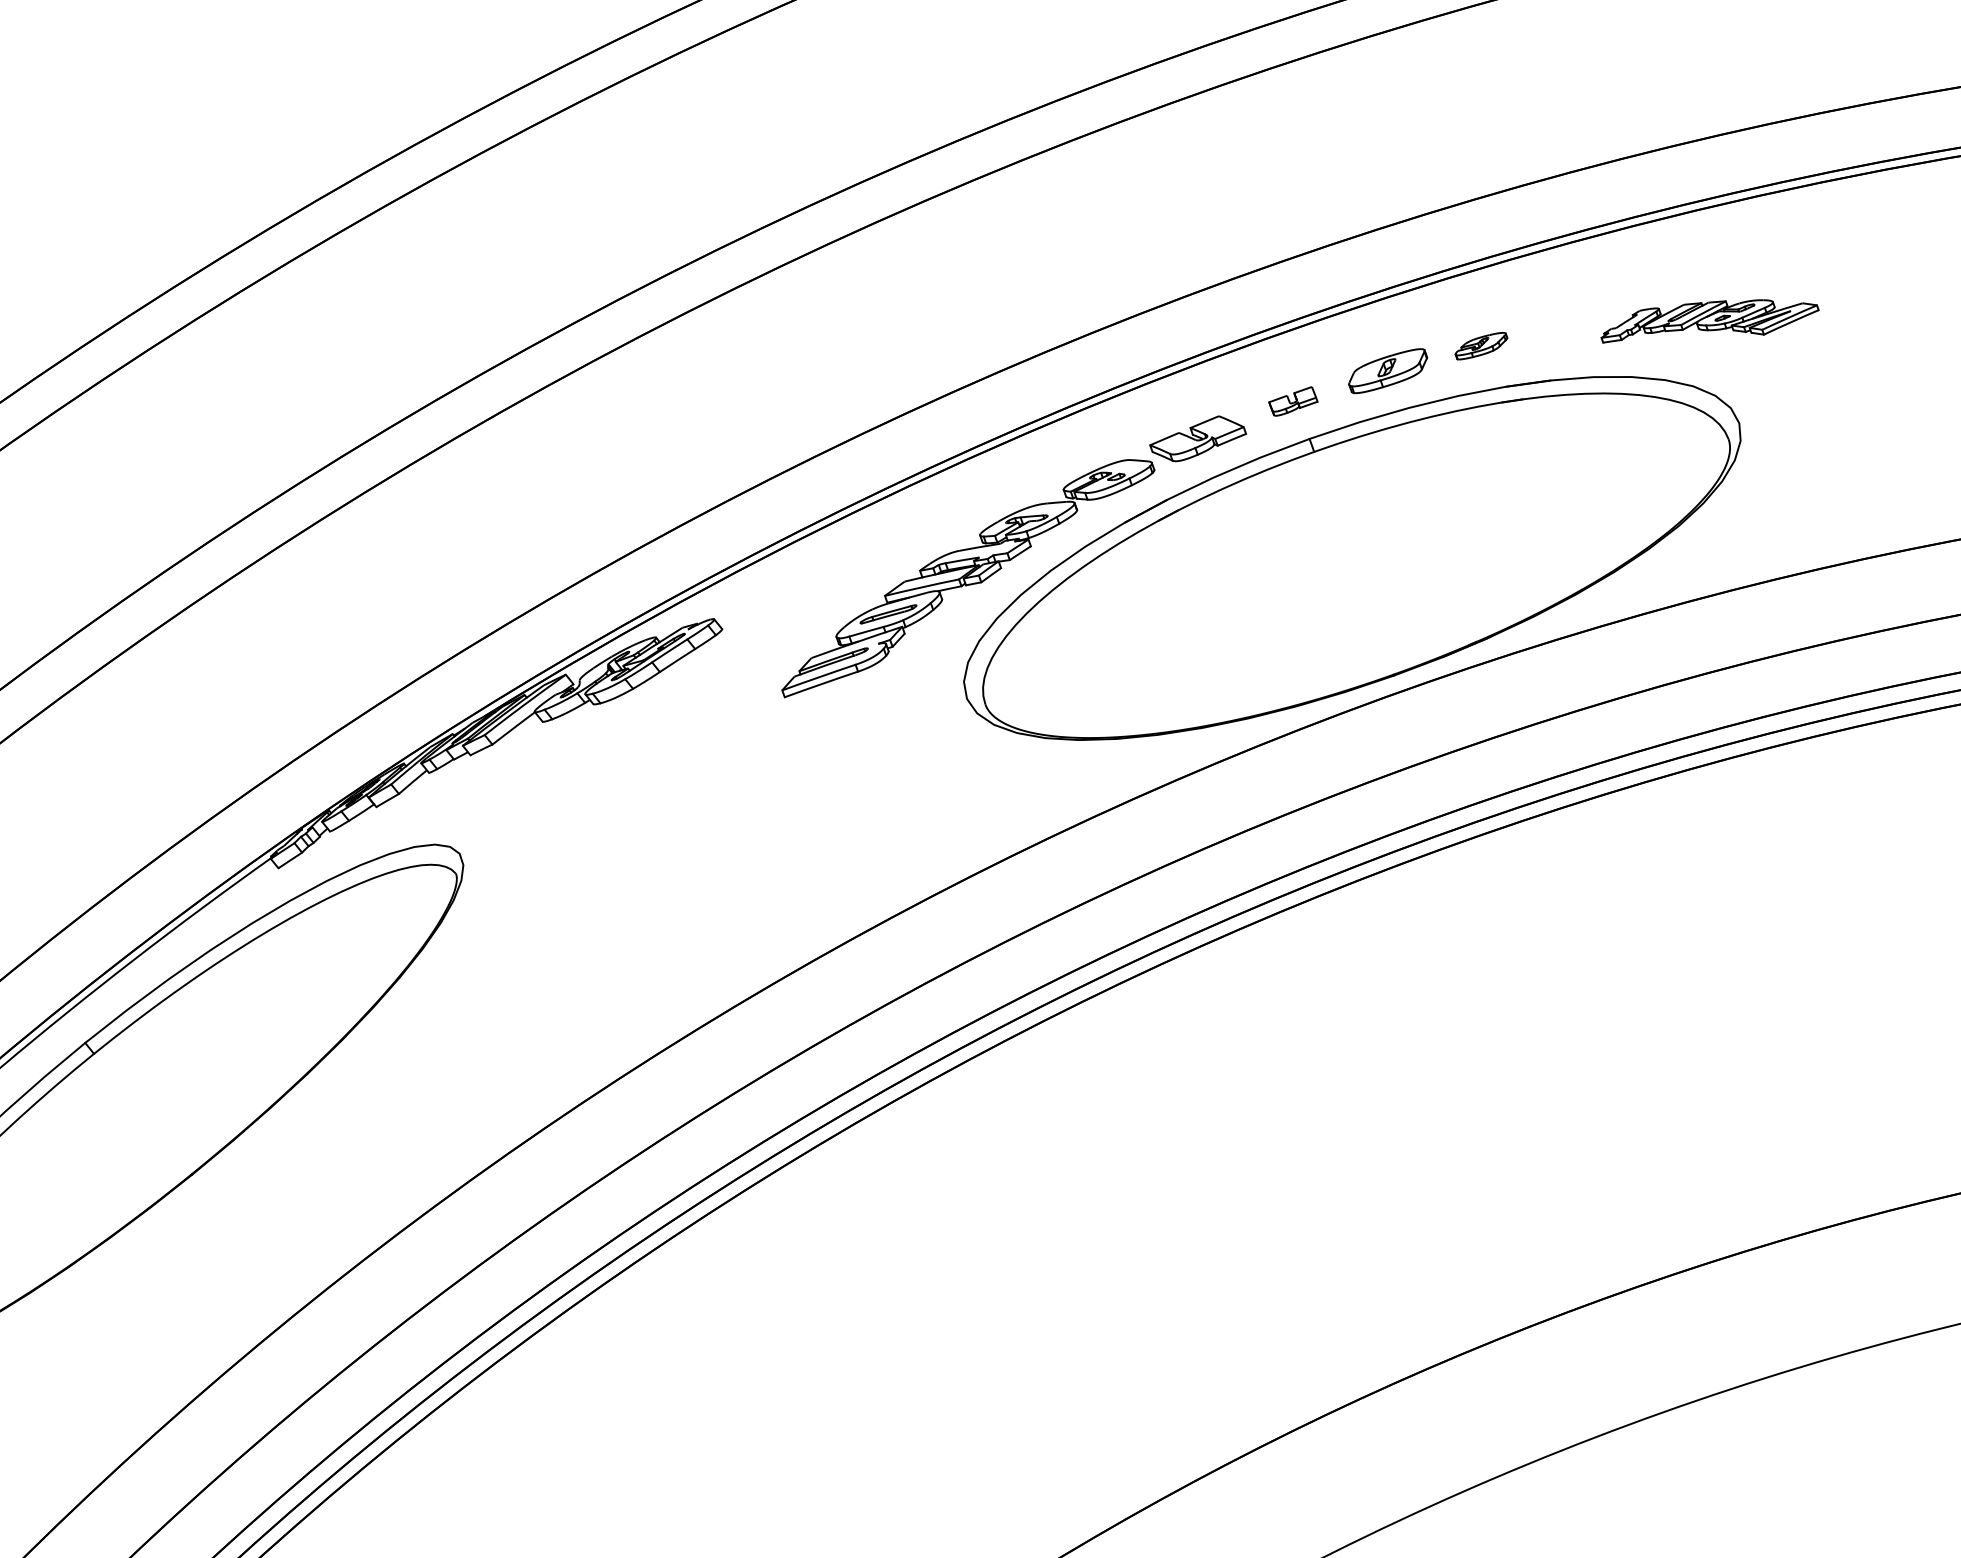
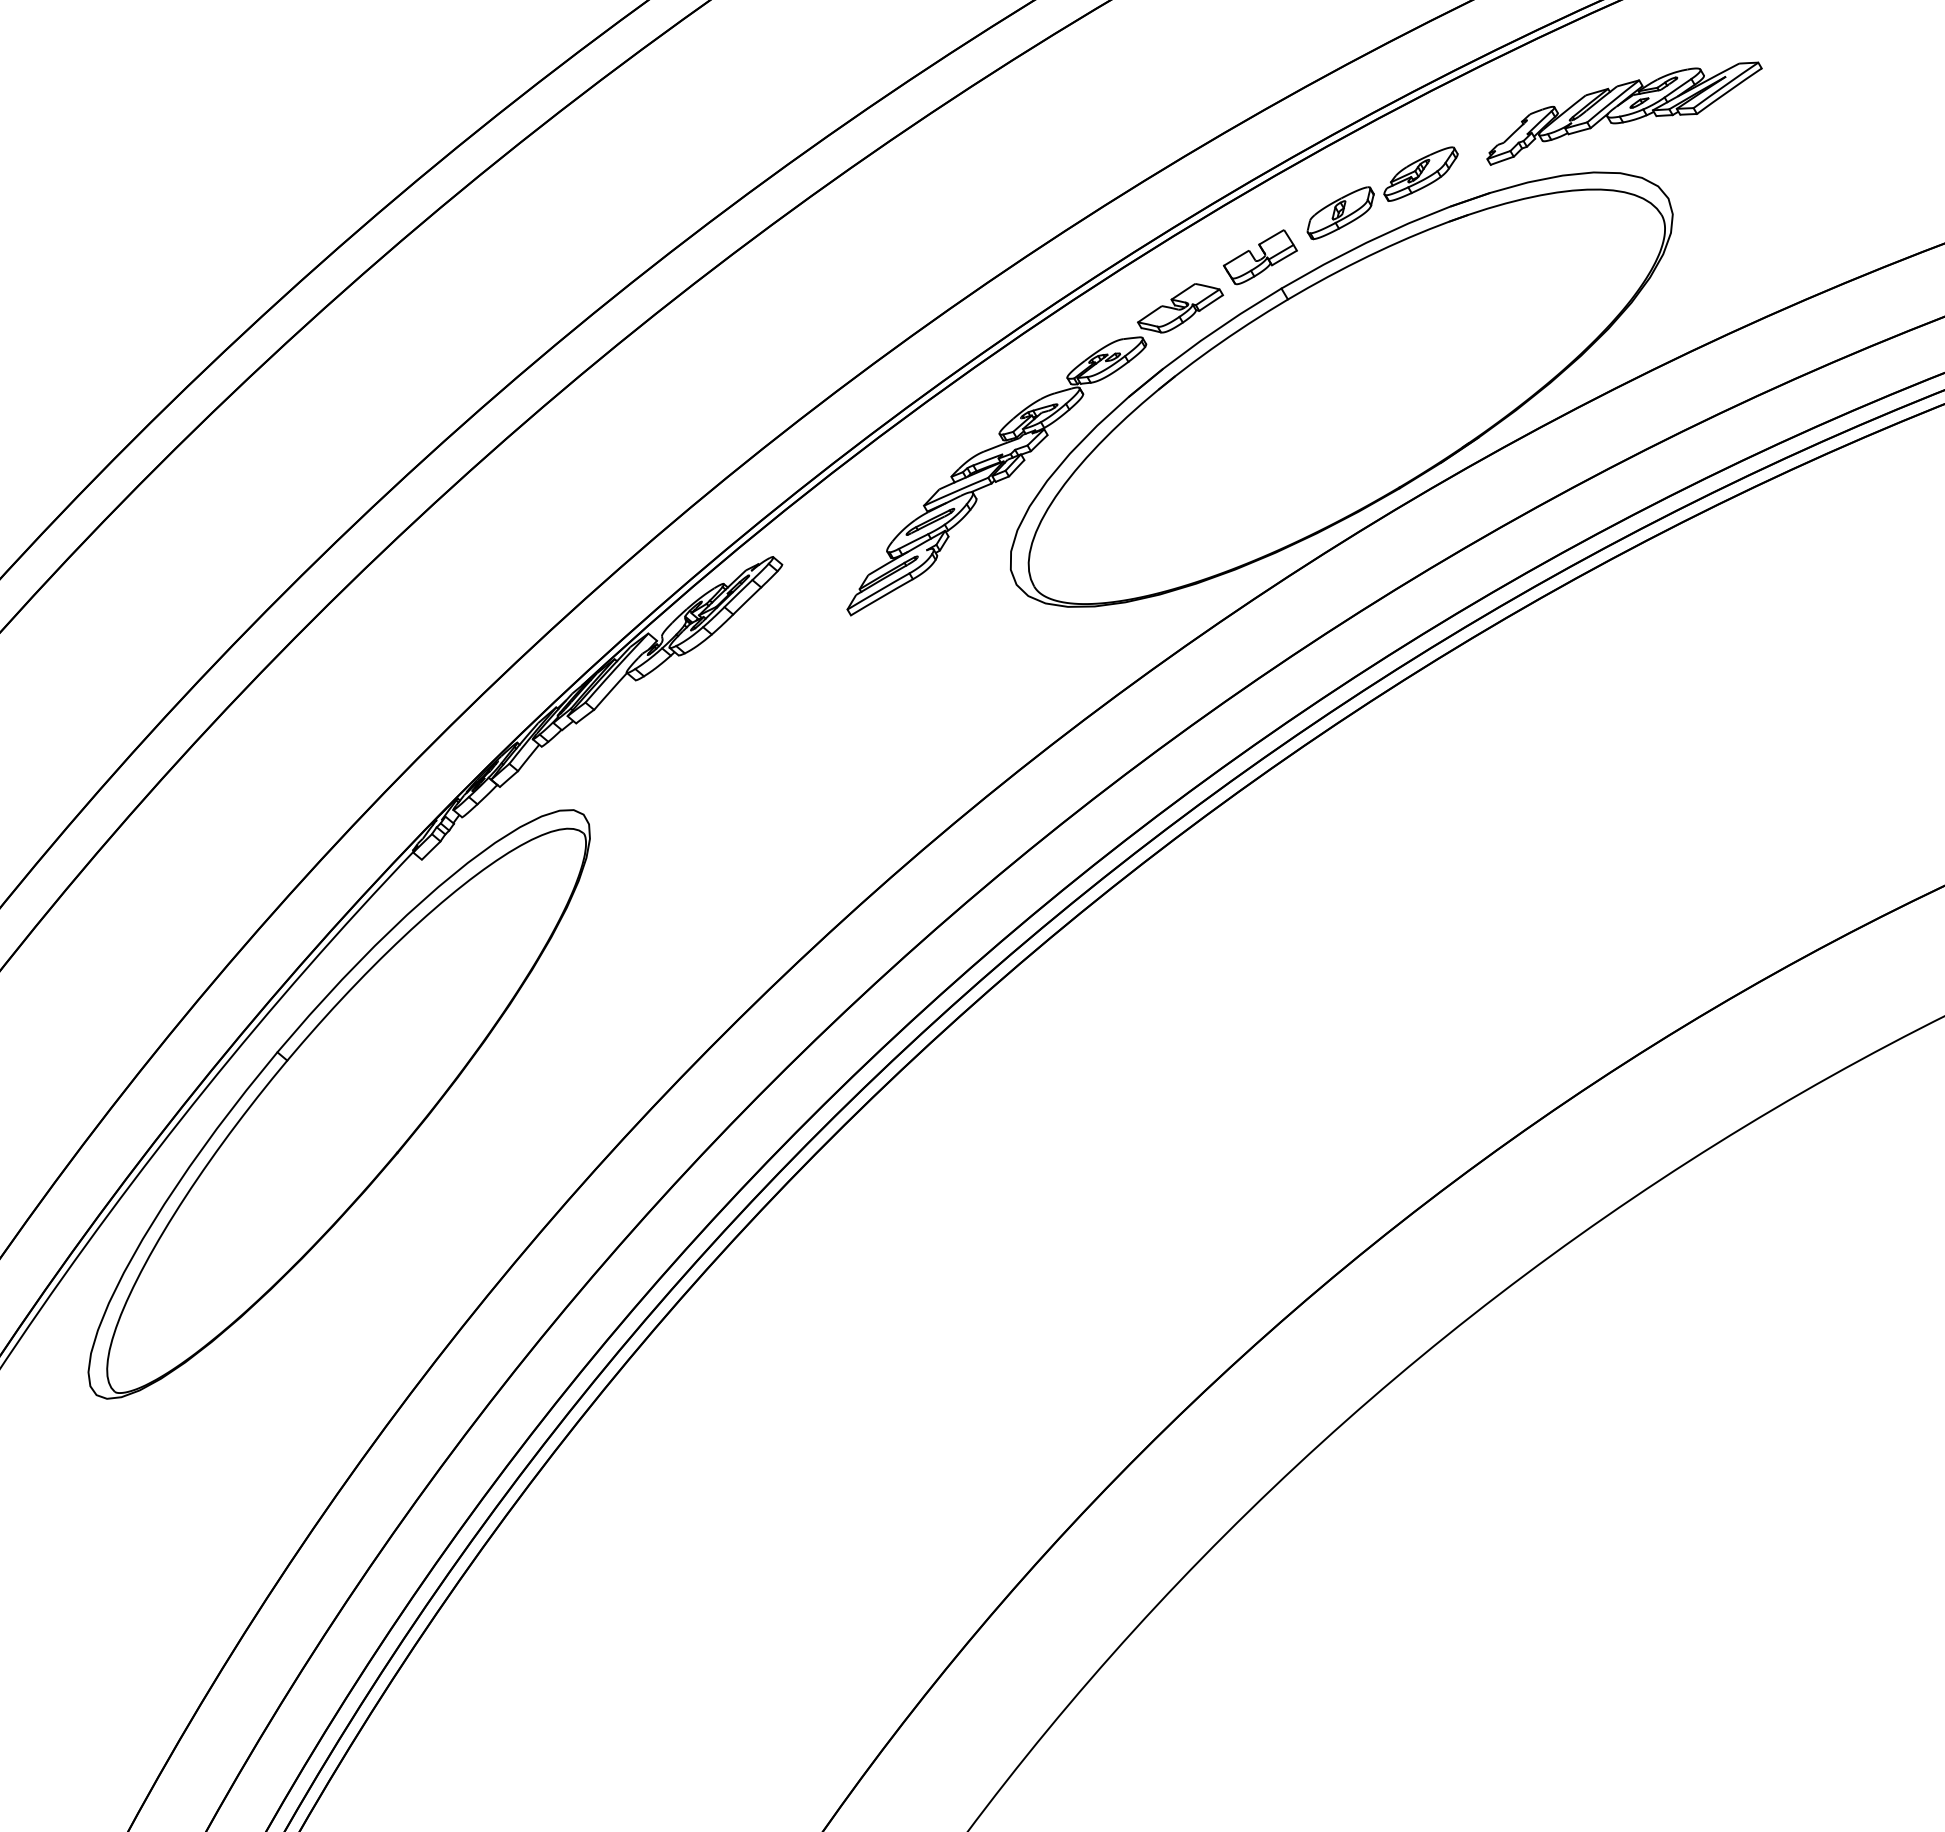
part: (1710, 323) -> (1624, 113), size x1.43
part: (1481, 345) -> (1420, 173), size x1.67
part: (1292, 401) -> (1259, 257), size x1.67

